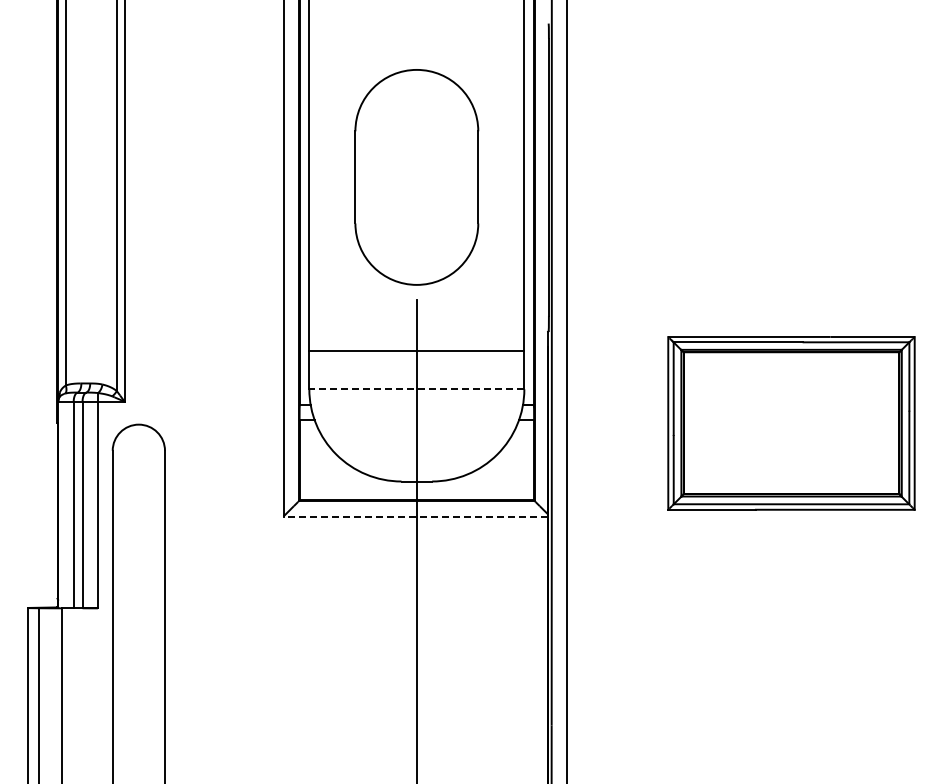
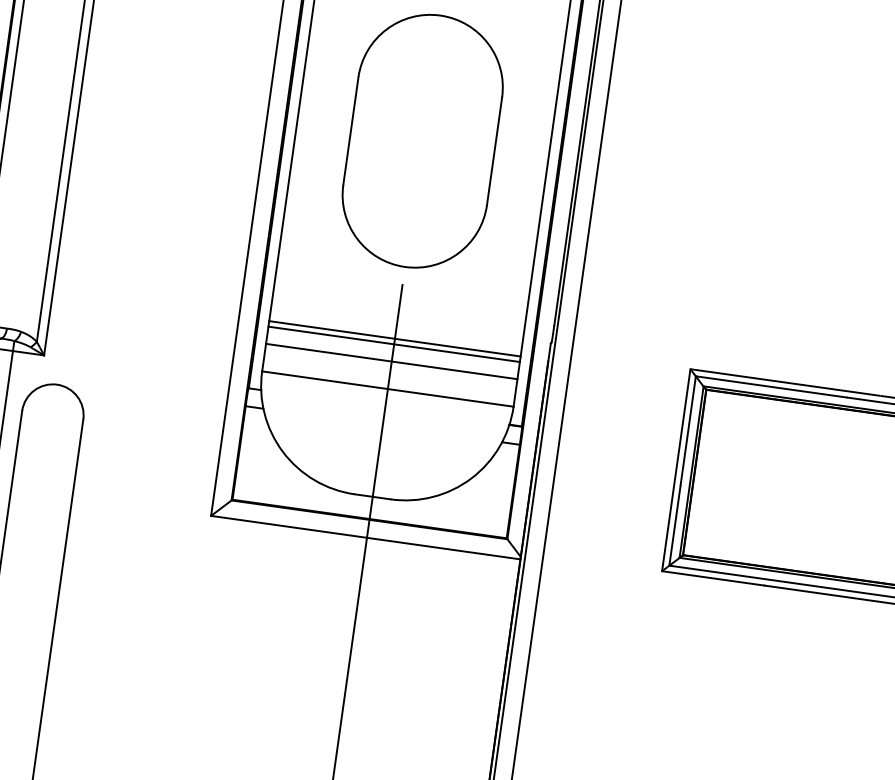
line: (416, 346) -> (394, 338), added
line: (416, 365) -> (391, 361), added
line: (416, 389) -> (387, 389), dashed -> solid
line: (415, 516) -> (365, 537), dashed -> solid

